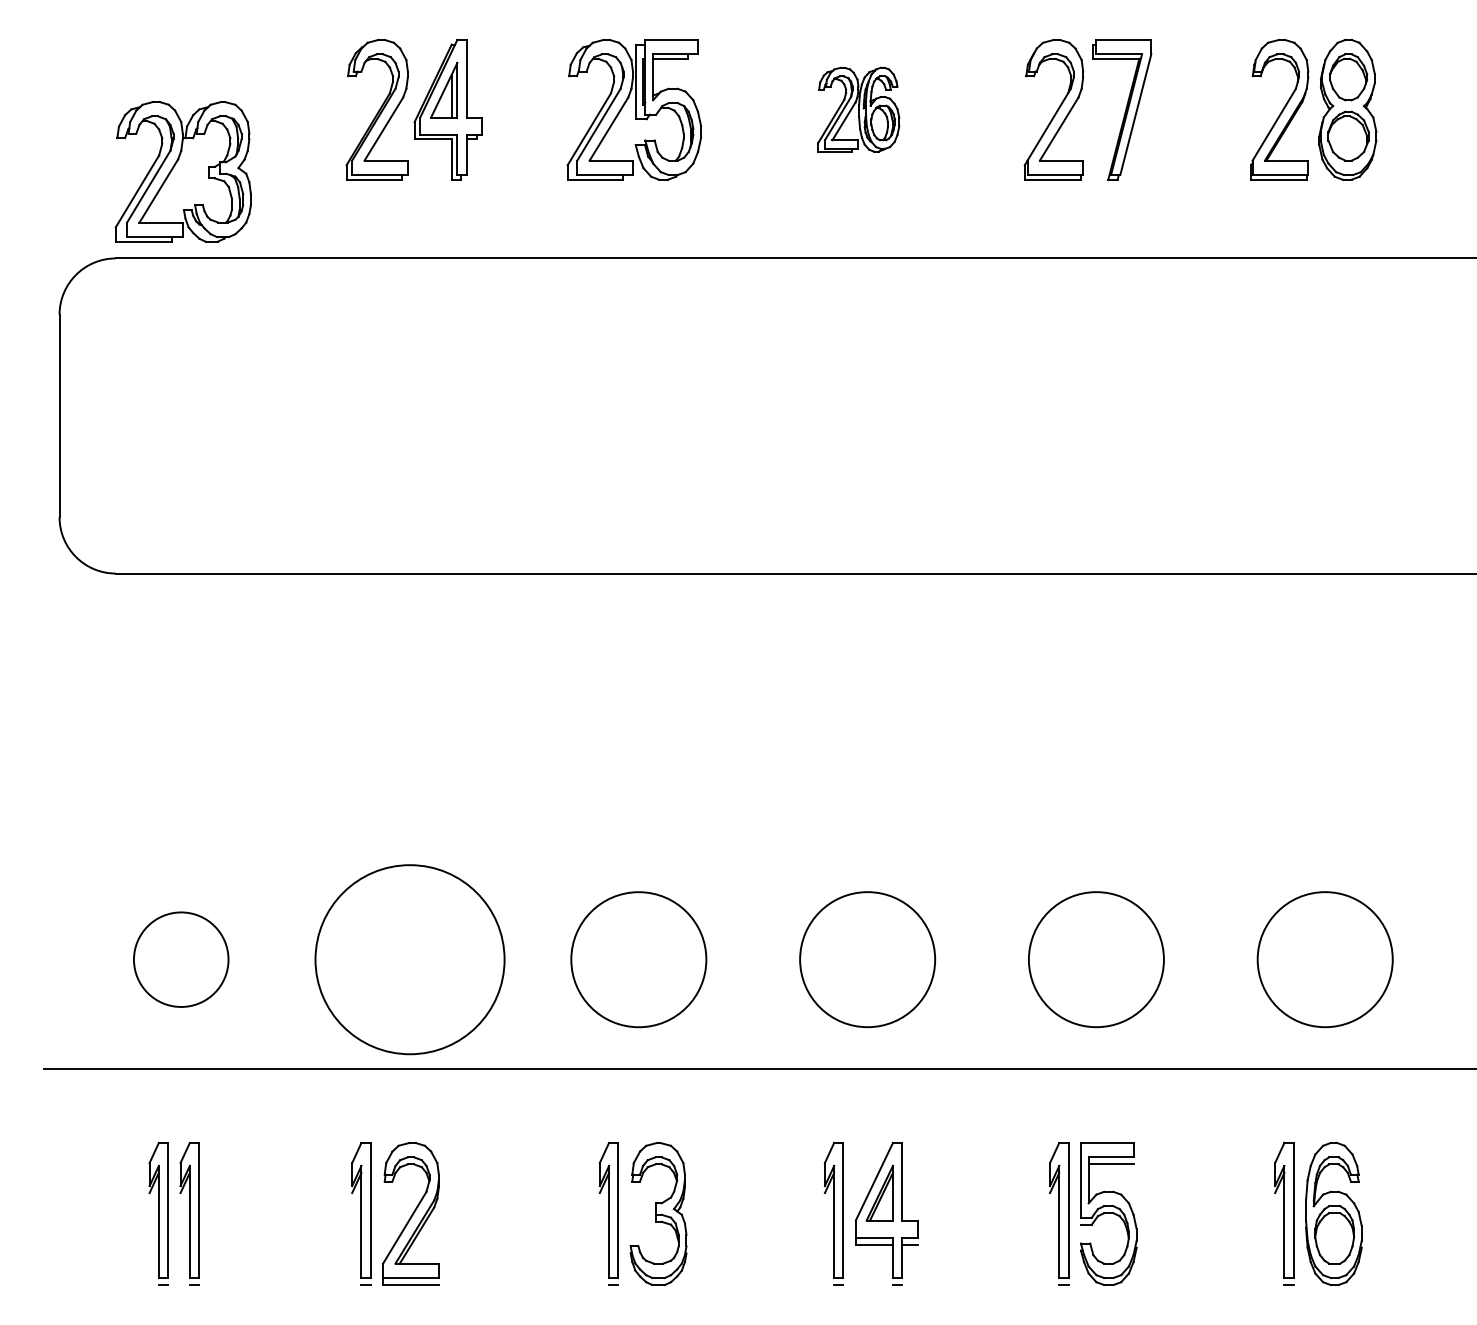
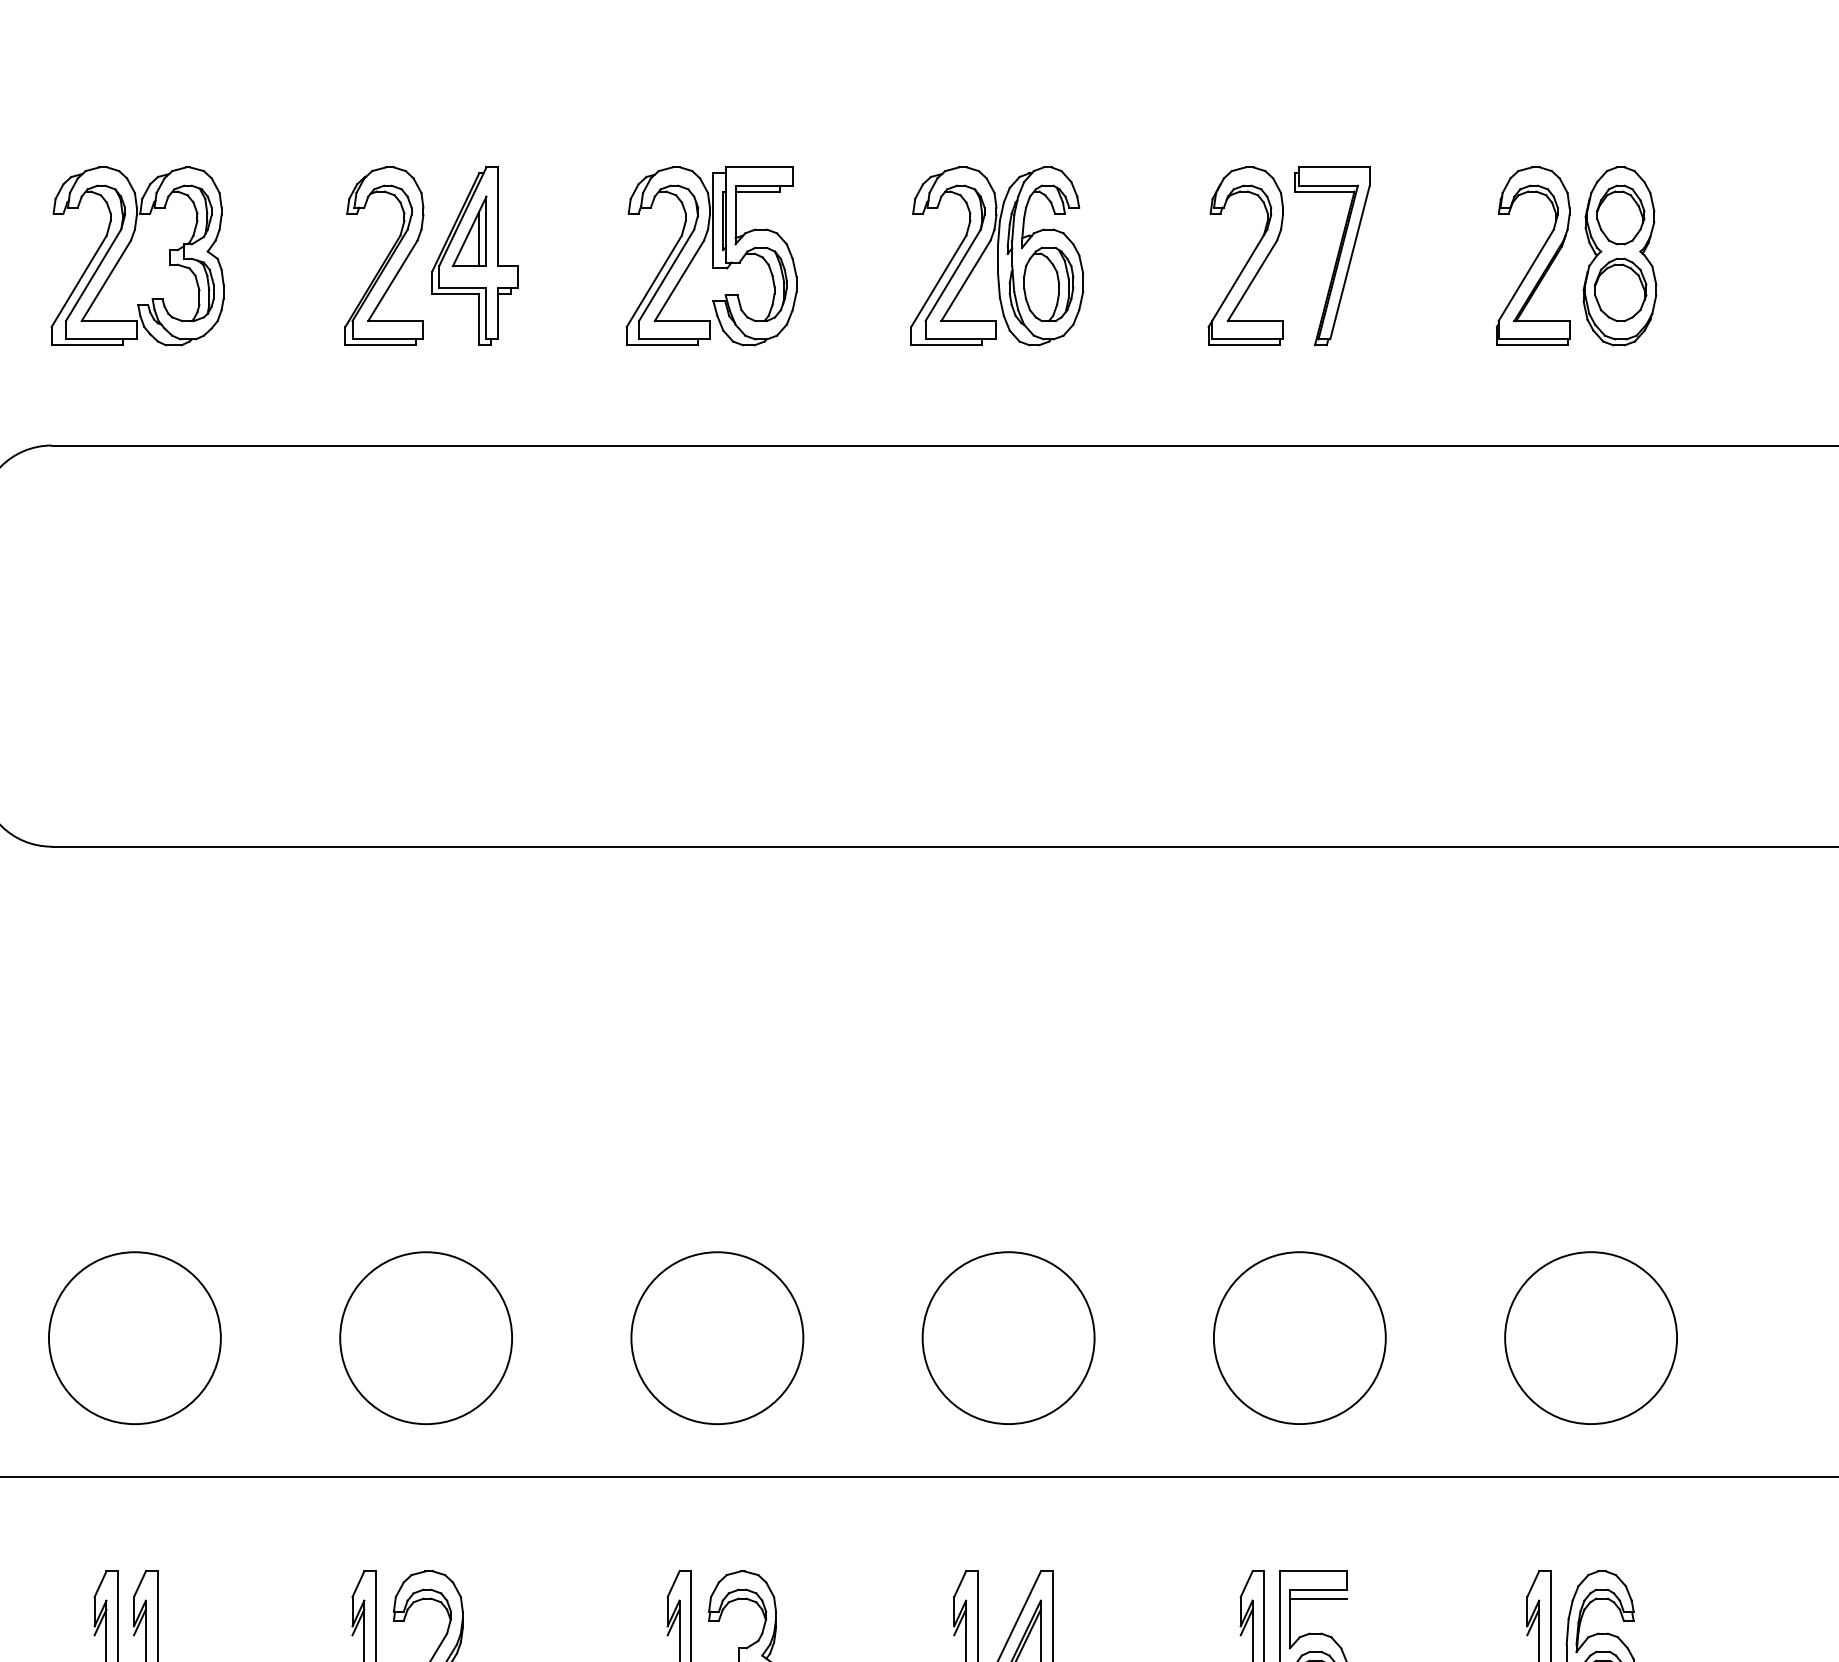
part: (858, 109) -> (996, 255), size x1.67
part: (174, 167) -> (126, 250), moved
circle: (180, 959) -> (133, 1337), size x1.43
circle: (409, 959) -> (425, 1337), size x0.71

